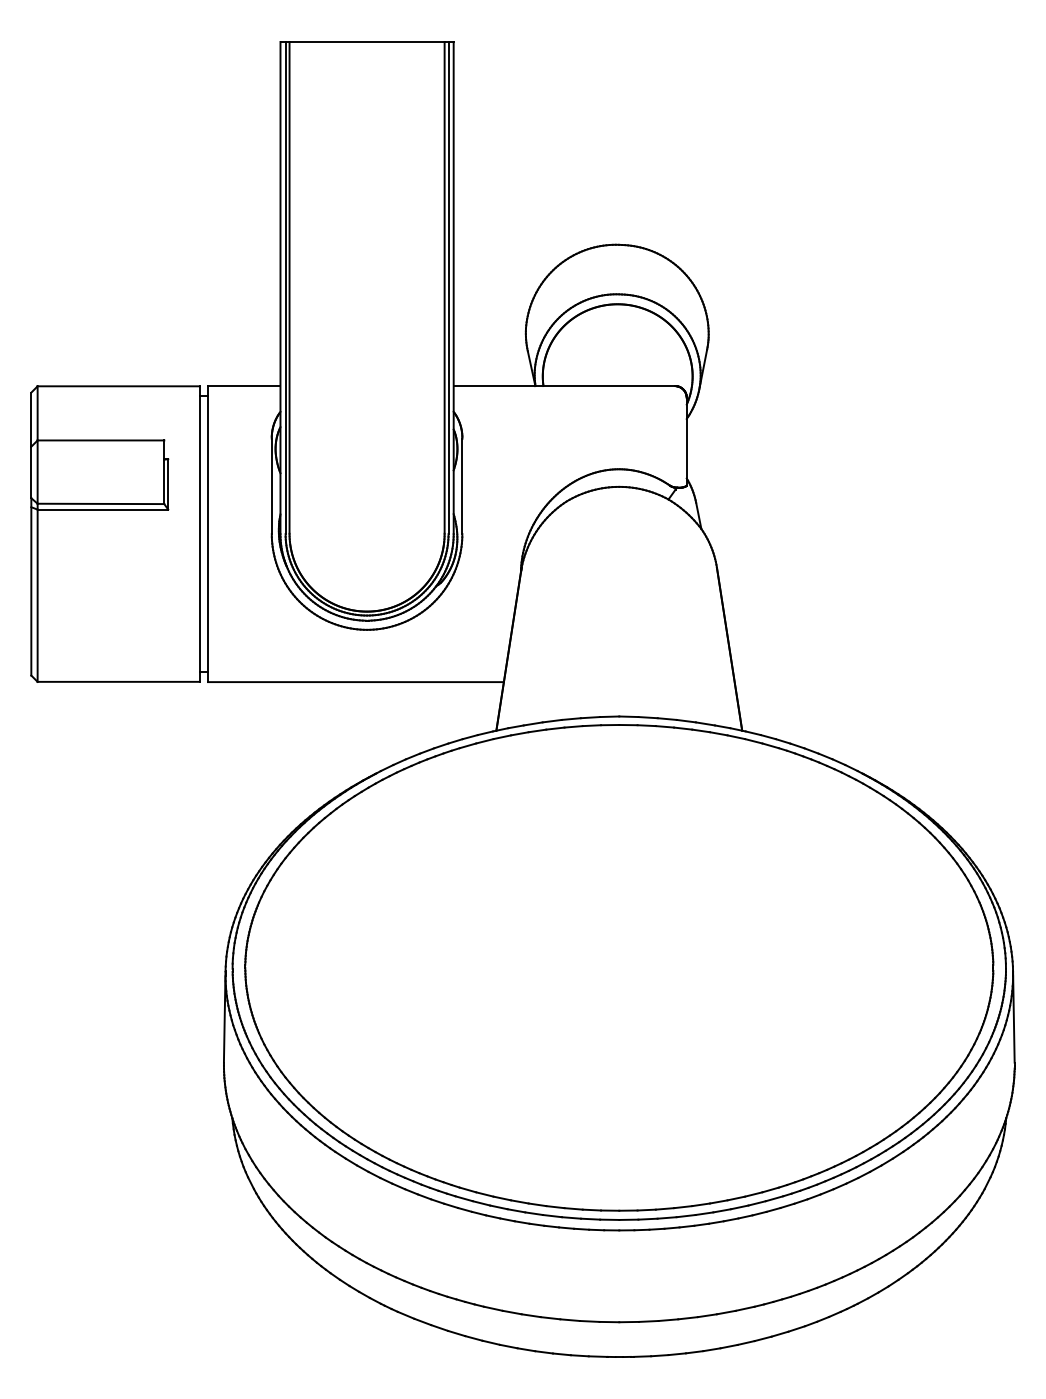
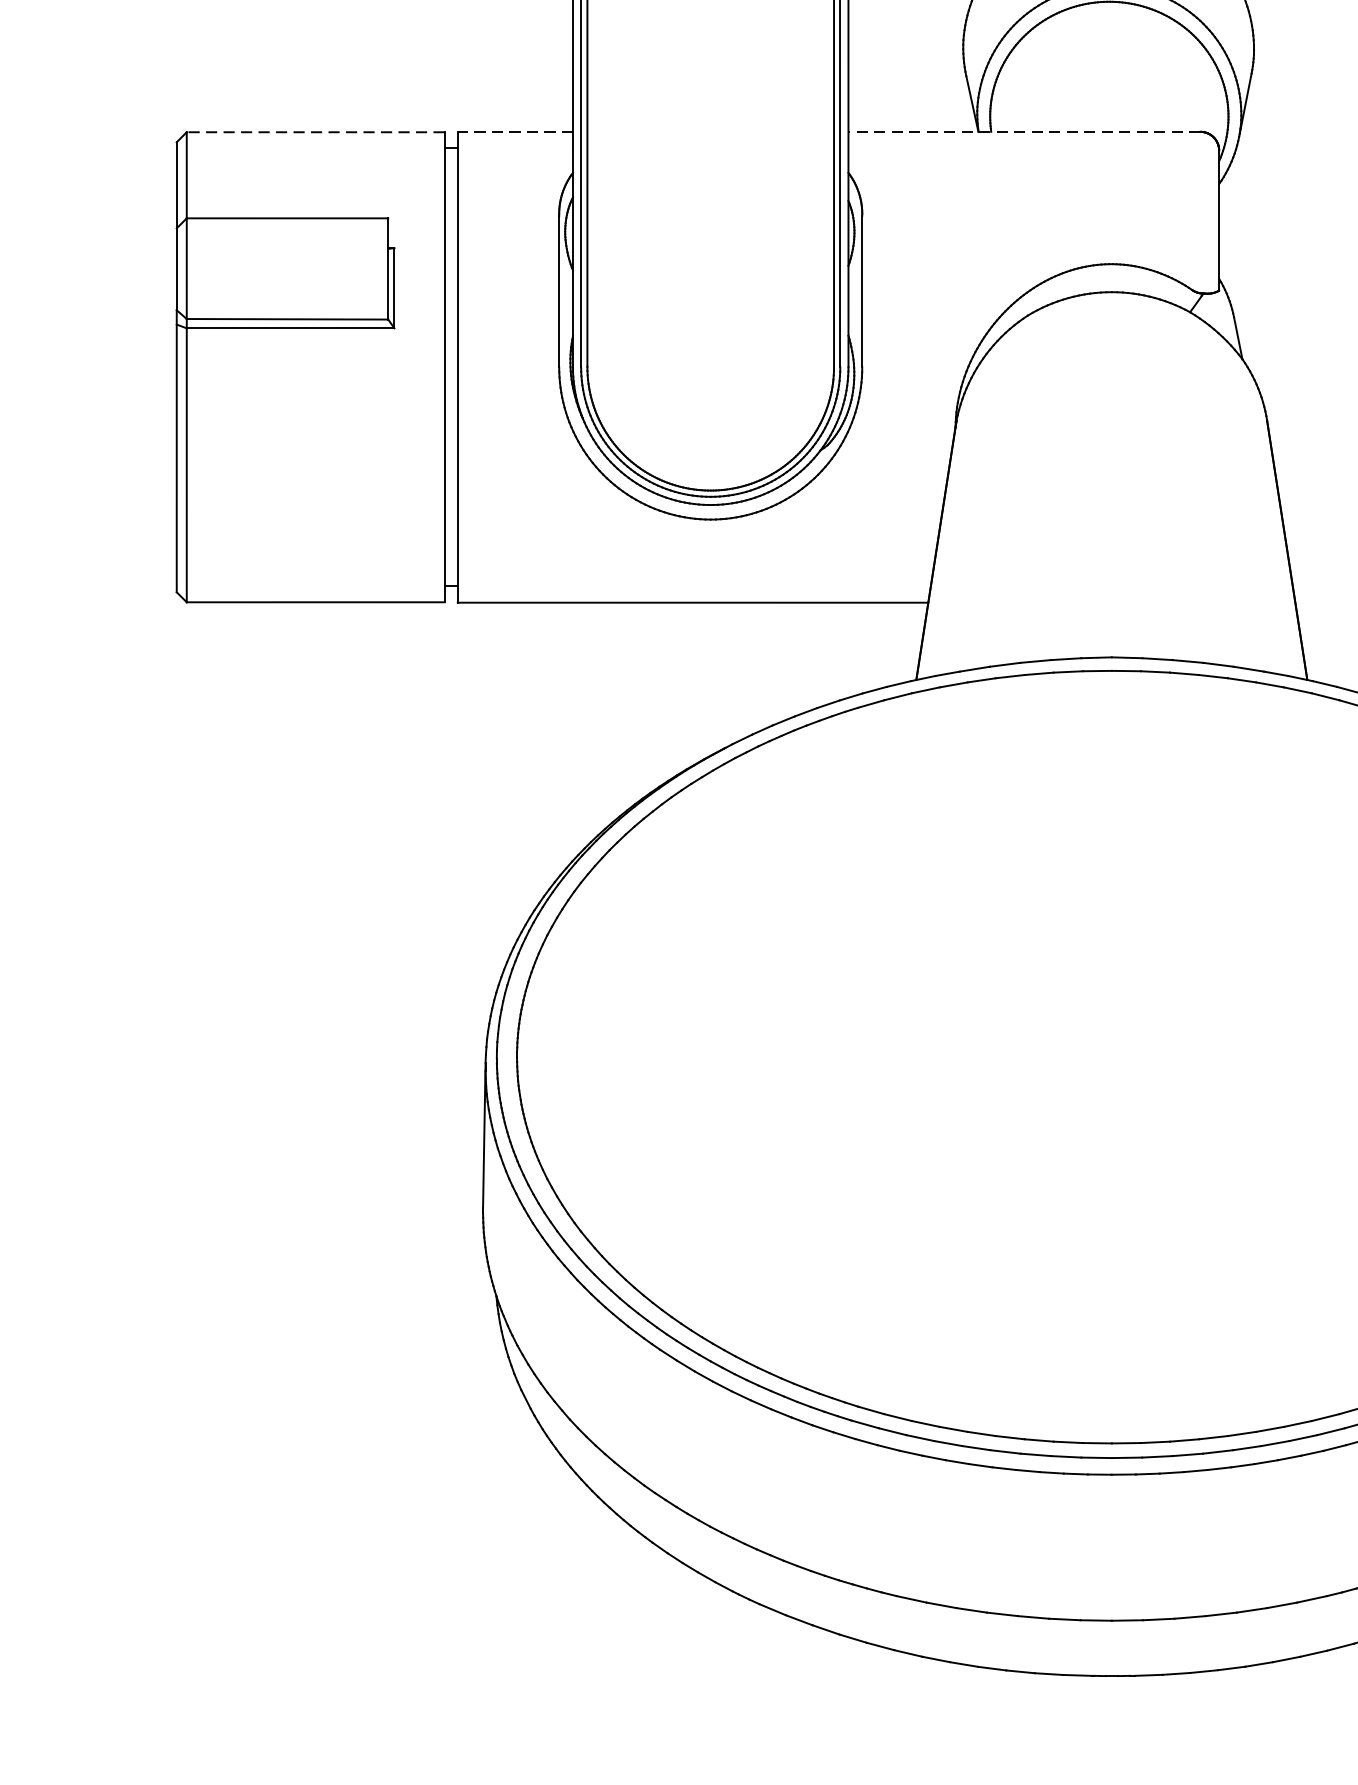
line: (118, 386) -> (315, 132), solid -> dashed
line: (243, 386) -> (514, 132), solid -> dashed
line: (564, 386) -> (1024, 132), solid -> dashed

